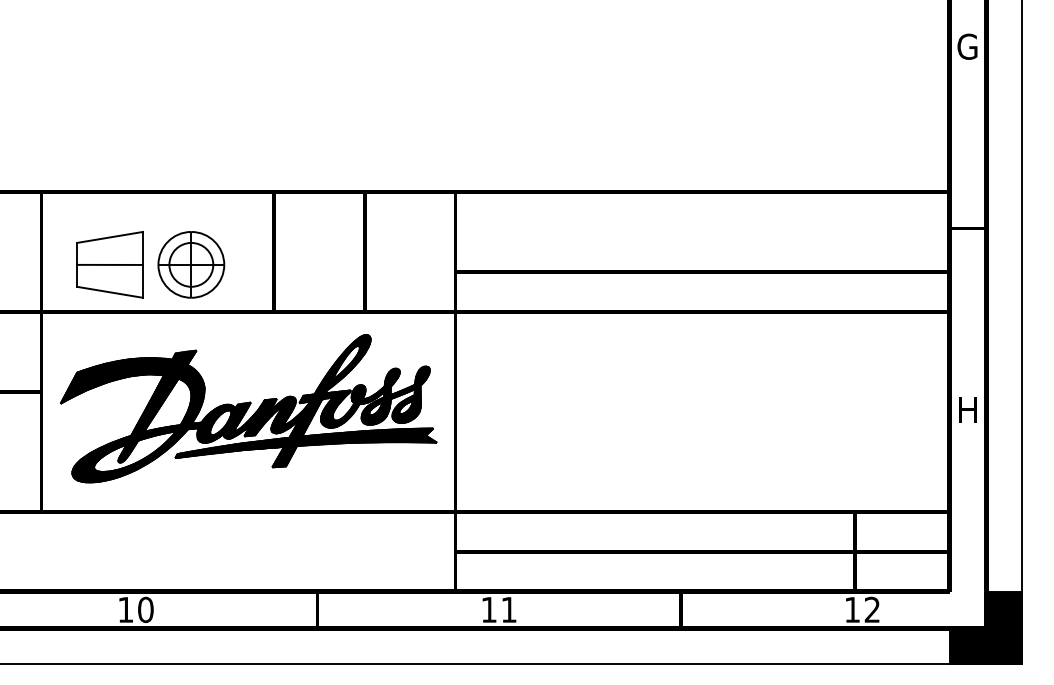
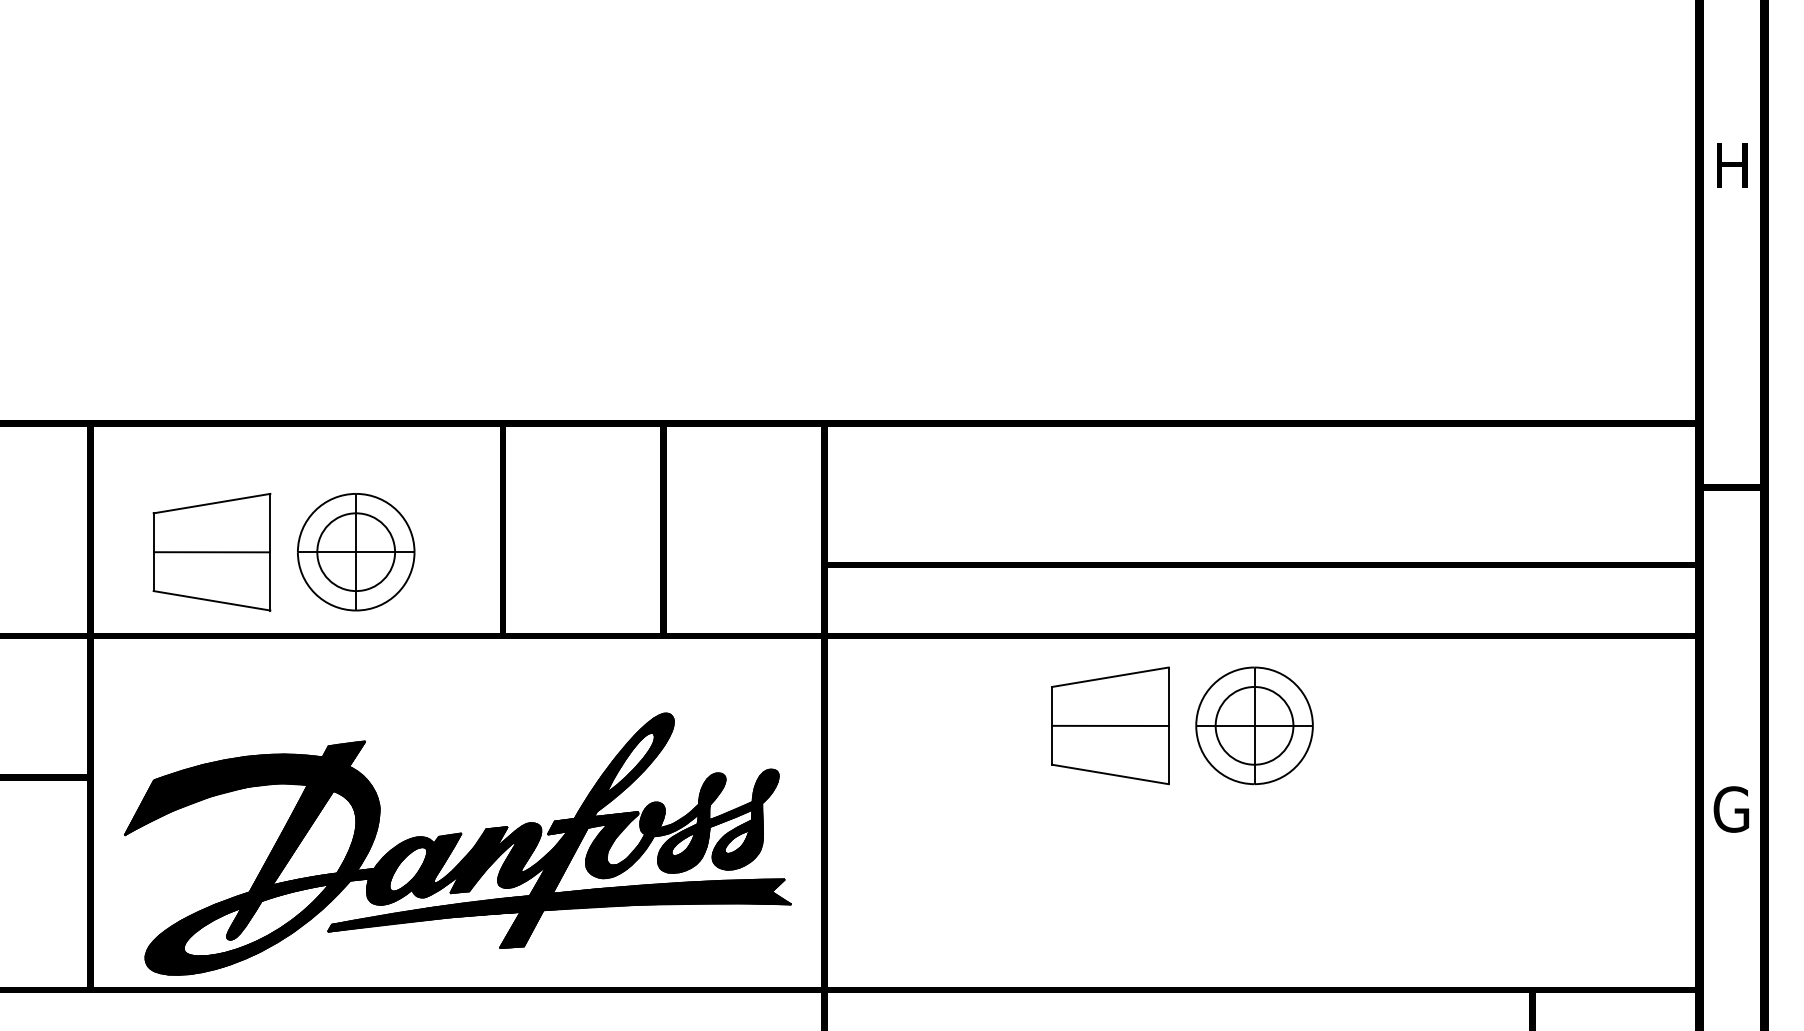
text: (967, 46) -> (1731, 165), G -> H
part: (650, 362) -> (1169, 725), added
part: (248, 408) -> (457, 843), moved
text: (967, 410) -> (1731, 810), H -> G

